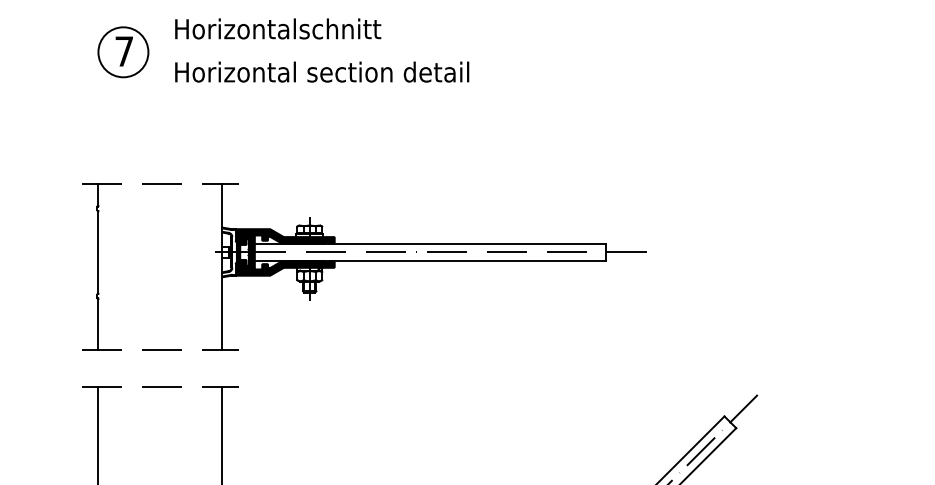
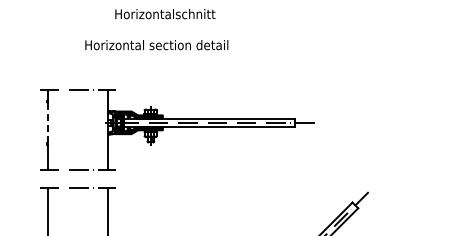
text: (278, 29) -> (165, 14), moved
part: (124, 52) -> (60, 25), removed
text: (321, 72) -> (156, 45), moved
line: (97, 253) -> (47, 123), solid -> dashed

